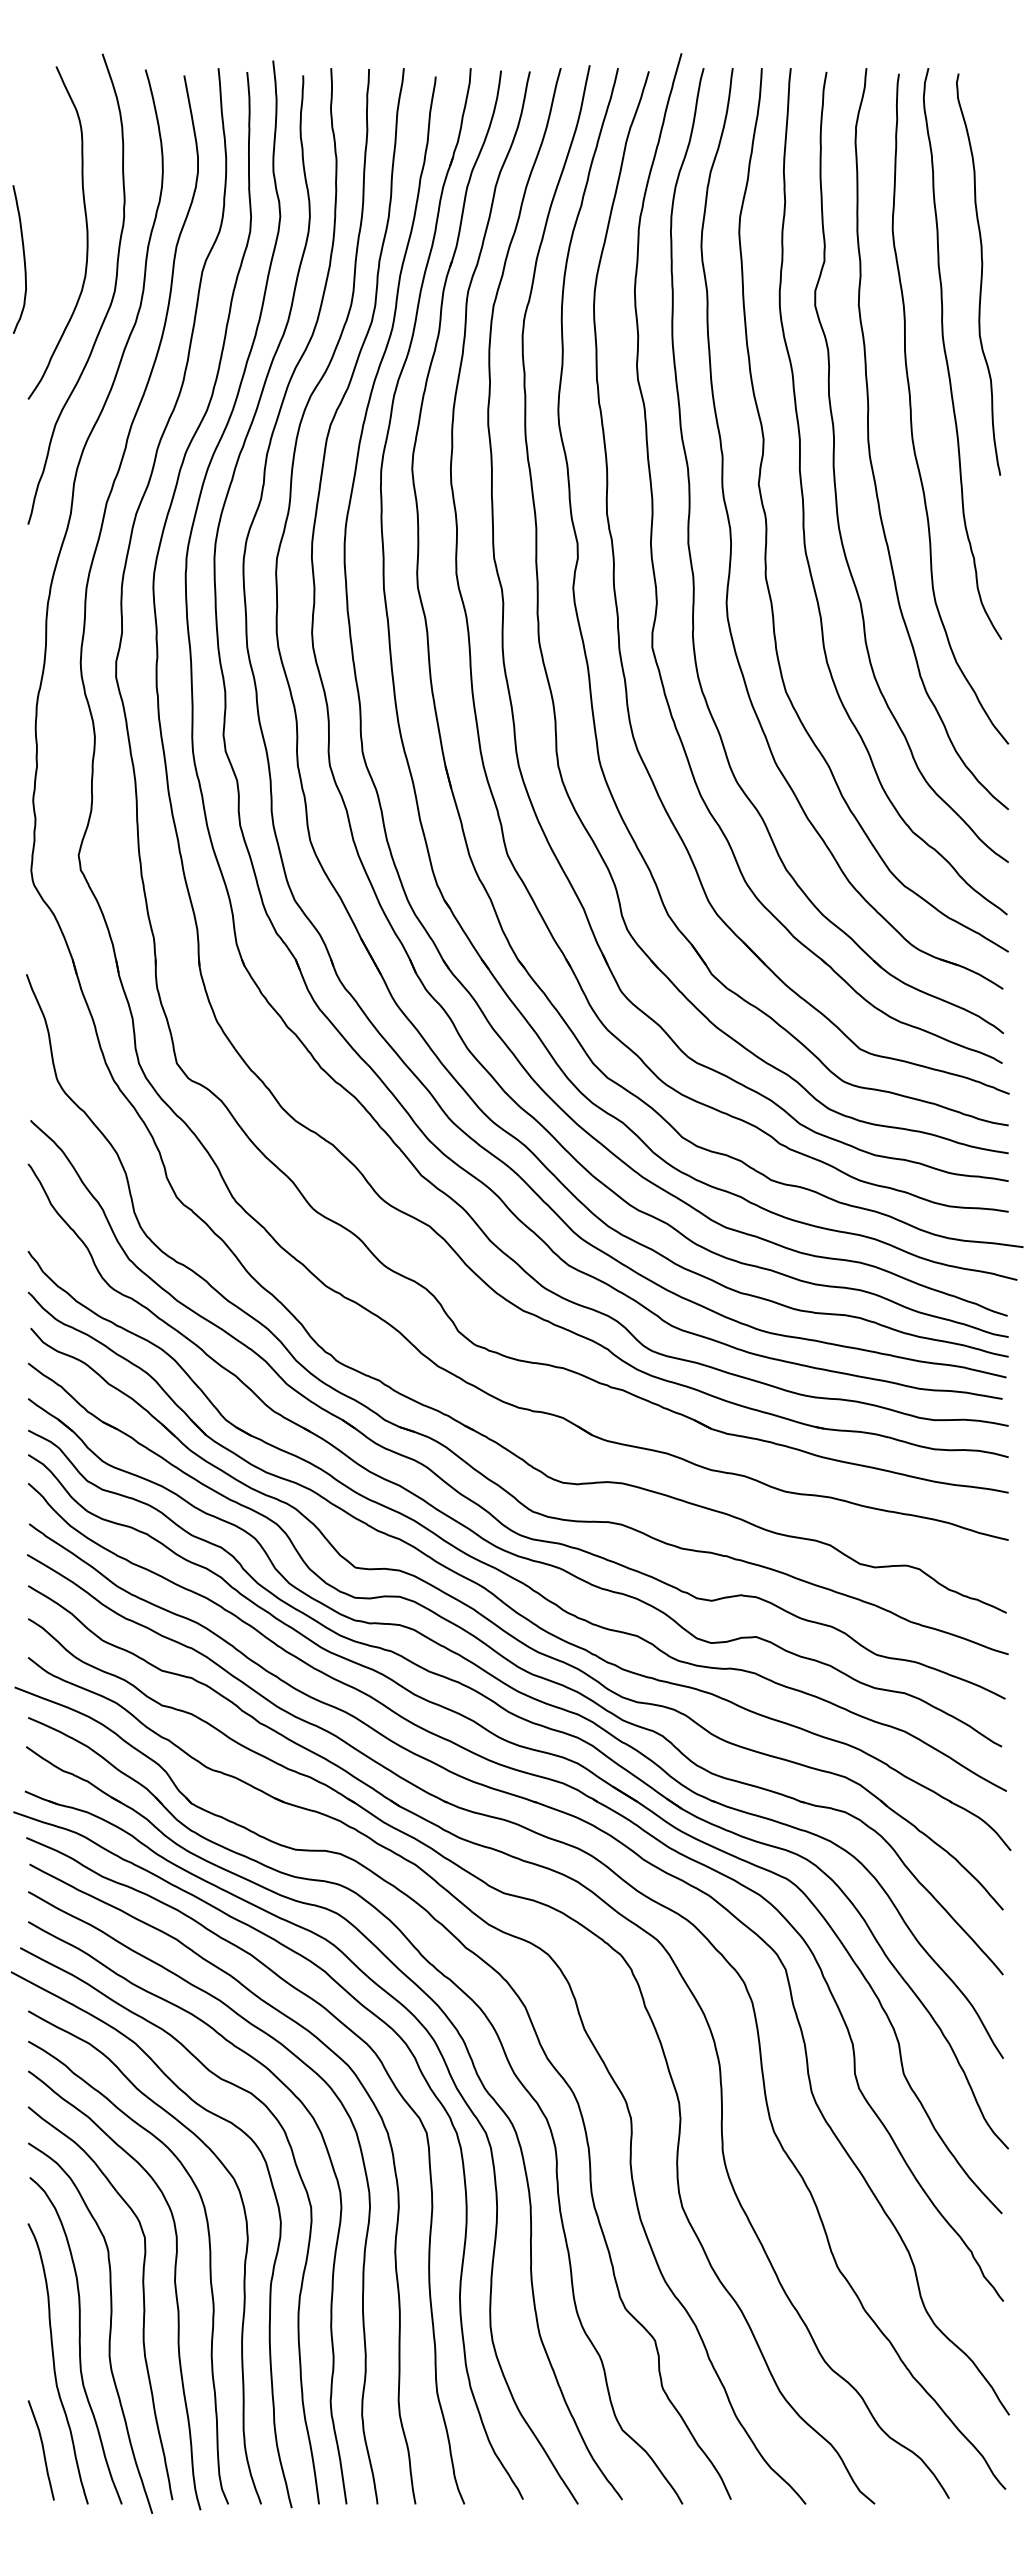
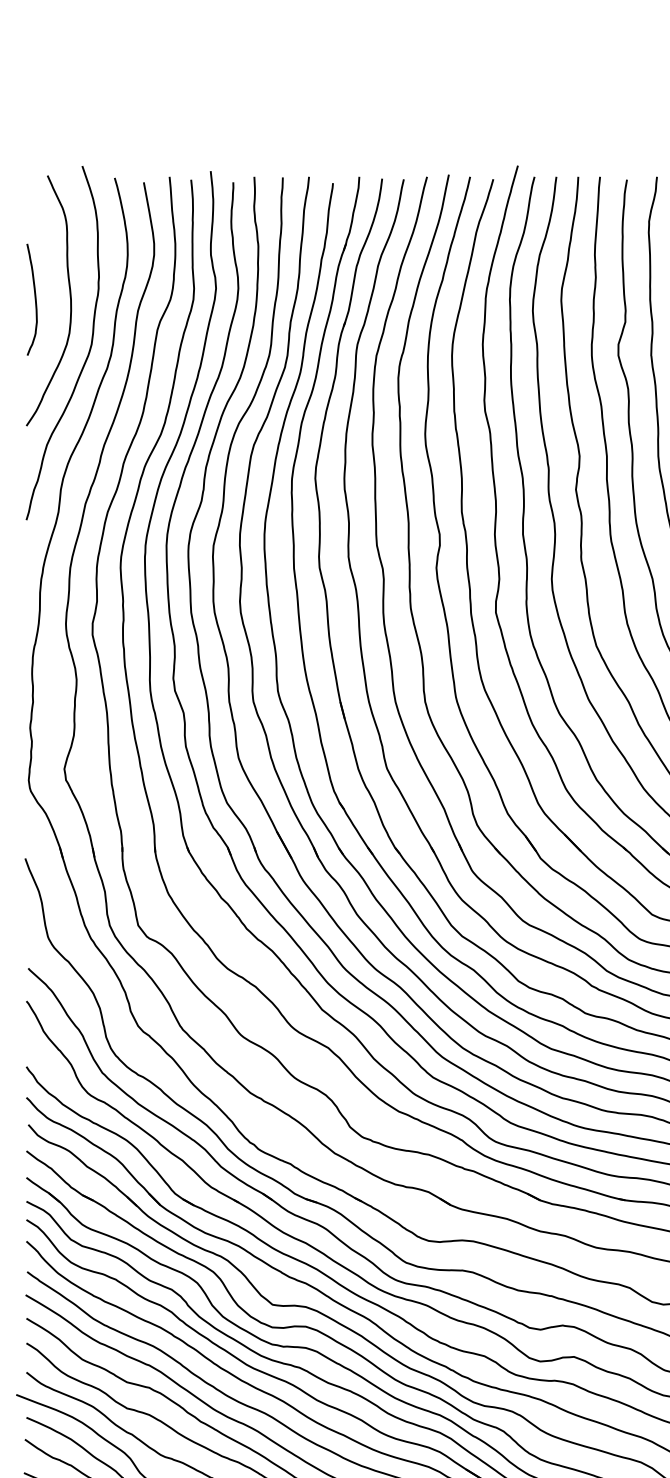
curve: (23, 259) -> (34, 299), moved

